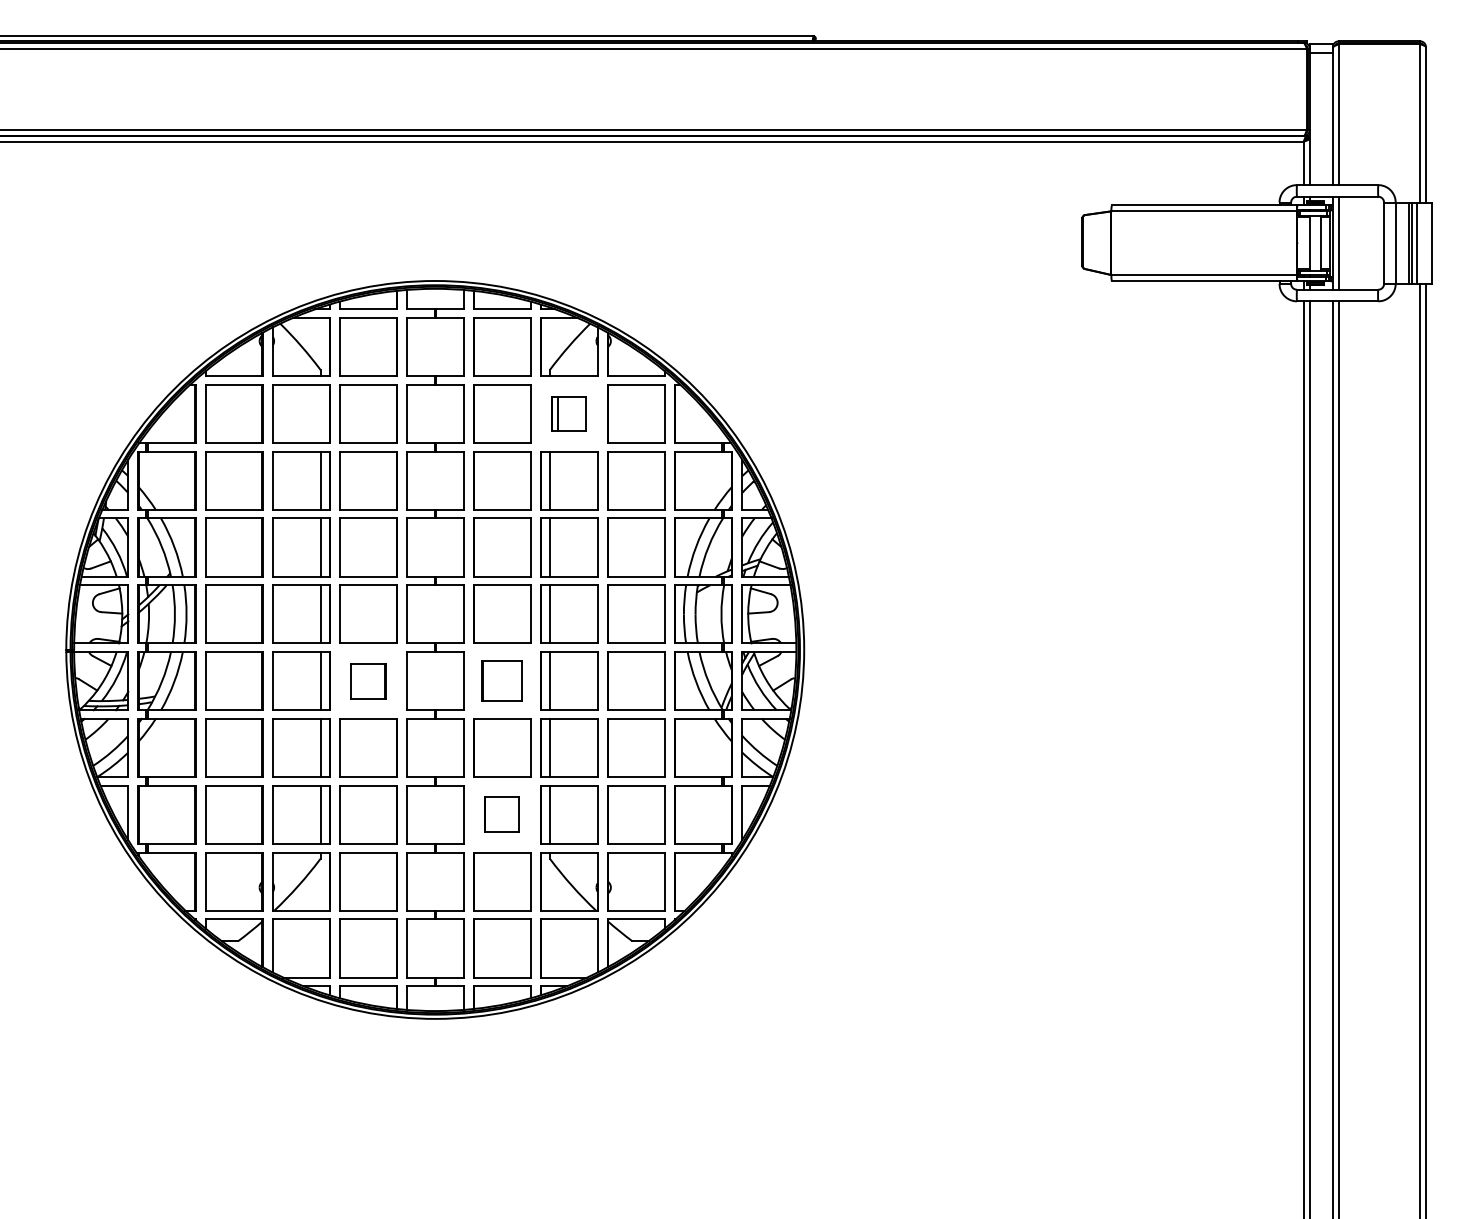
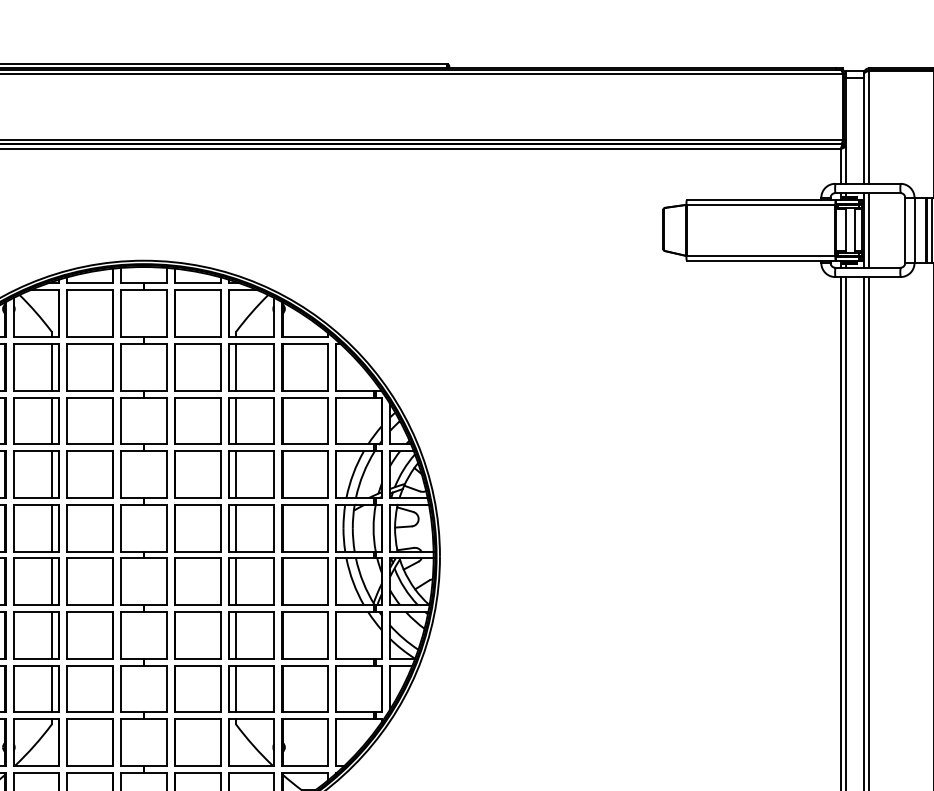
line: (320, 413) -> (51, 367), added
part: (569, 413) -> (251, 367), size x1.67
part: (368, 680) -> (90, 581), size x1.67
part: (502, 680) -> (197, 581), size x1.43
part: (502, 814) -> (197, 688), size x1.67

